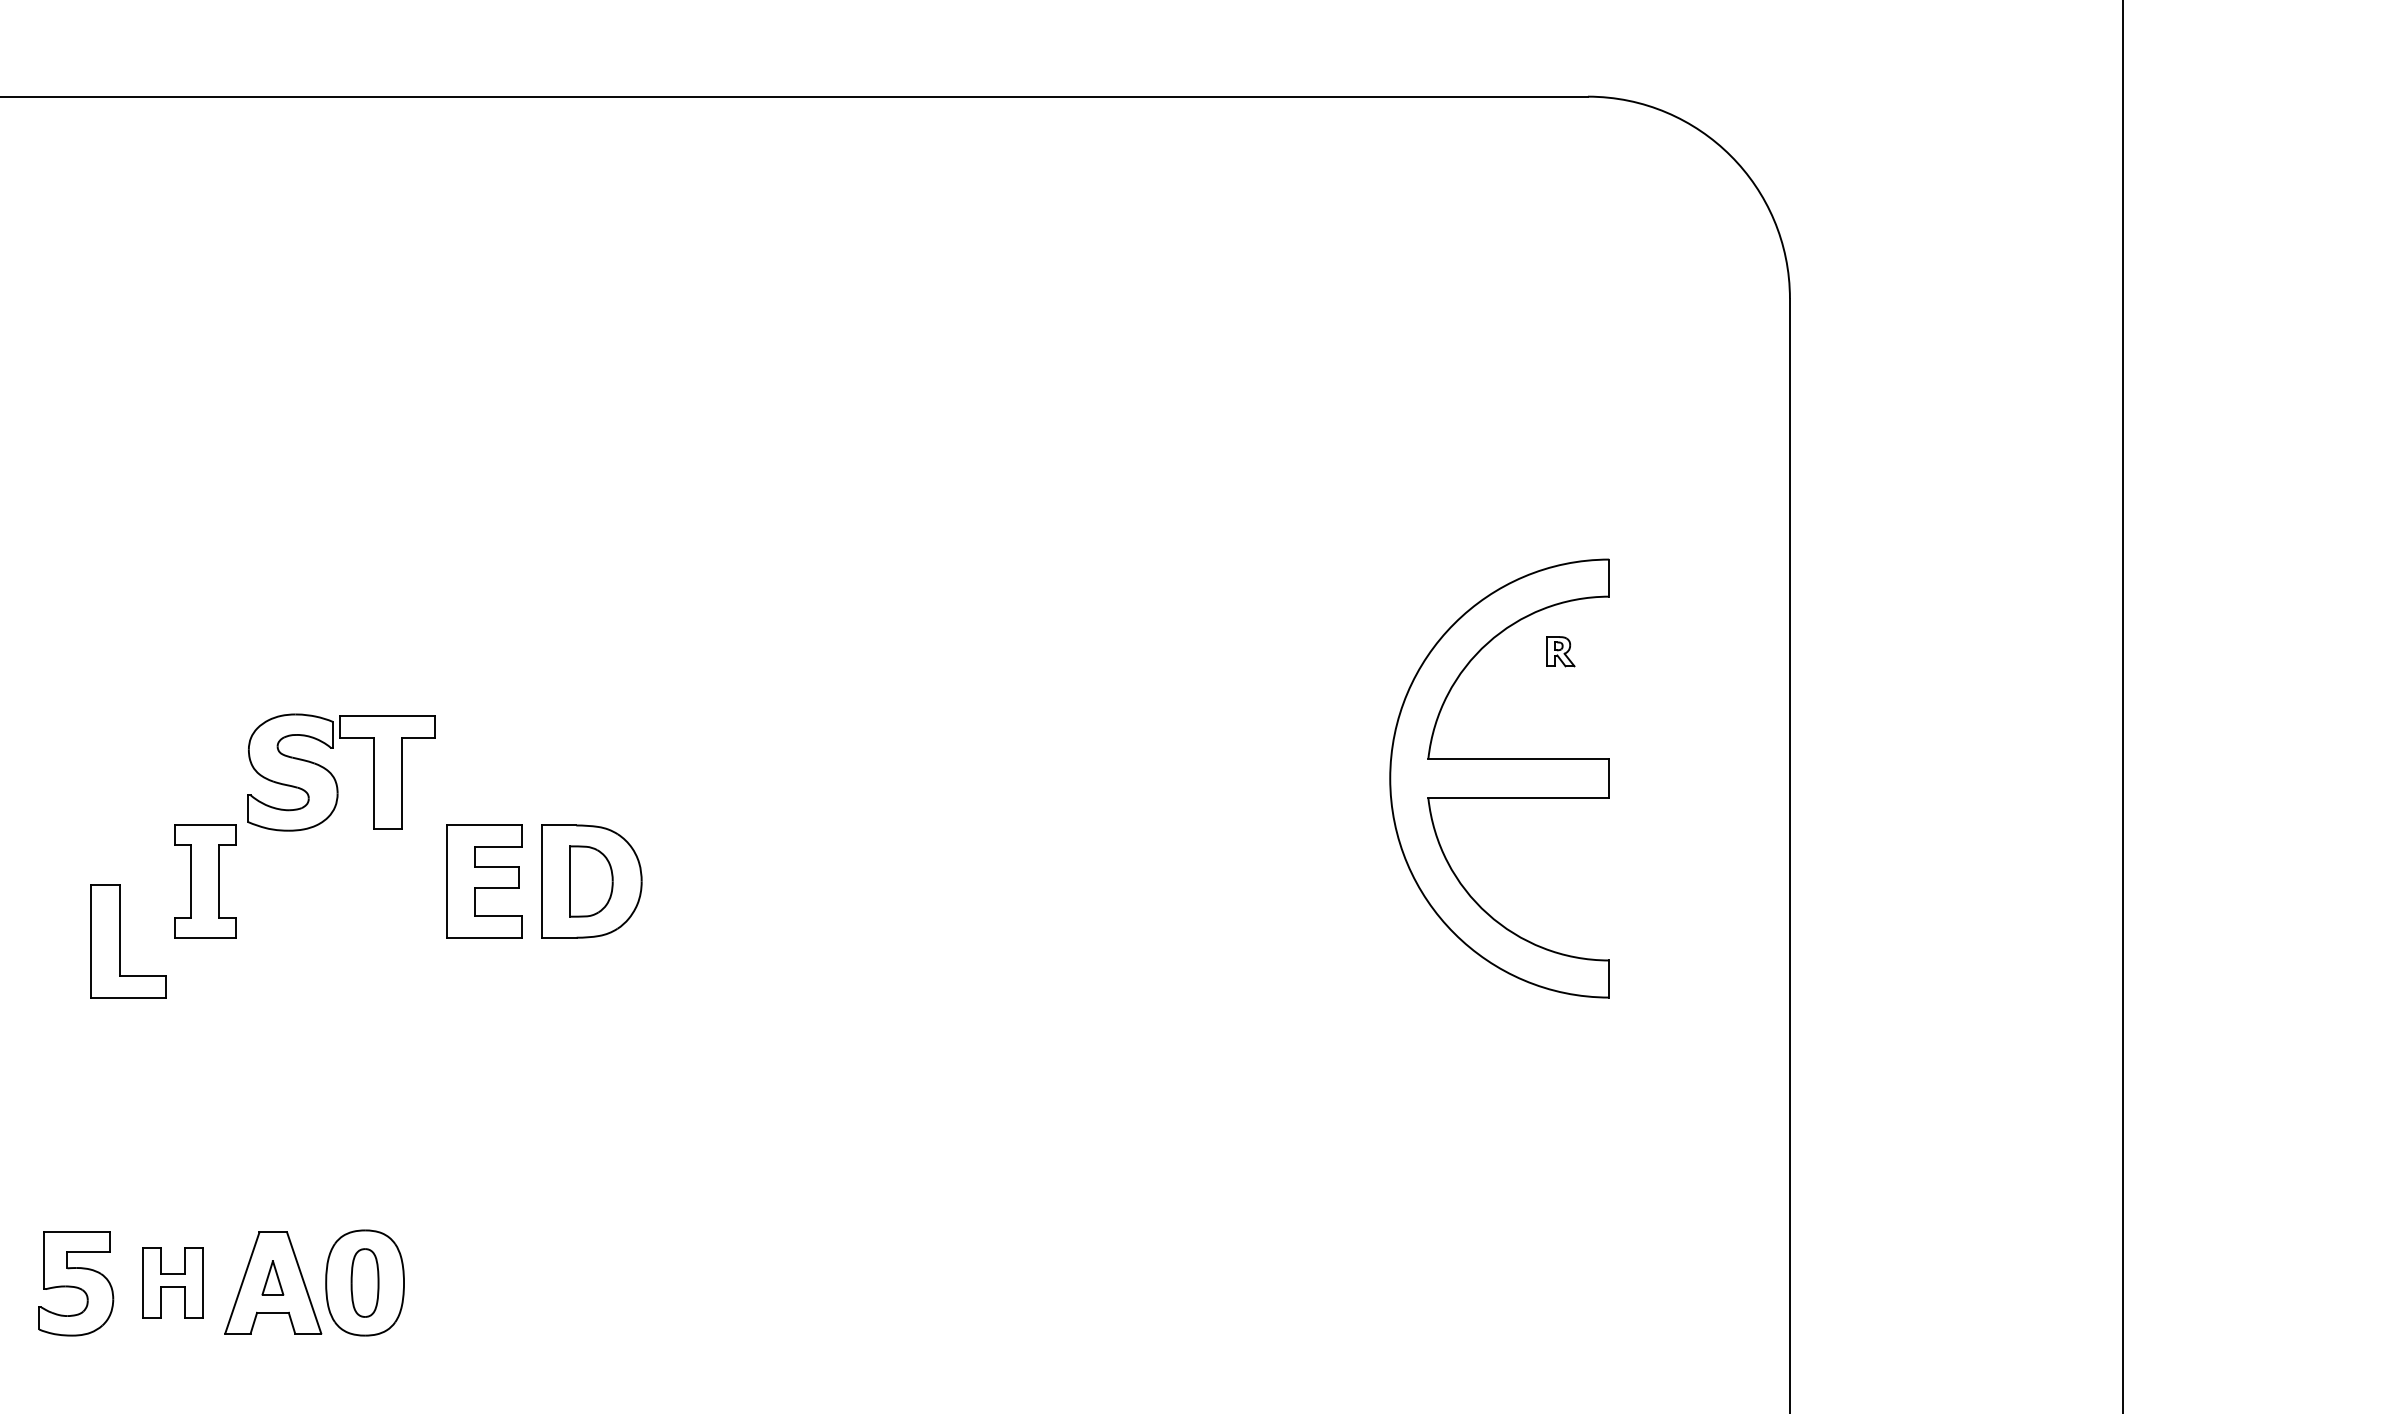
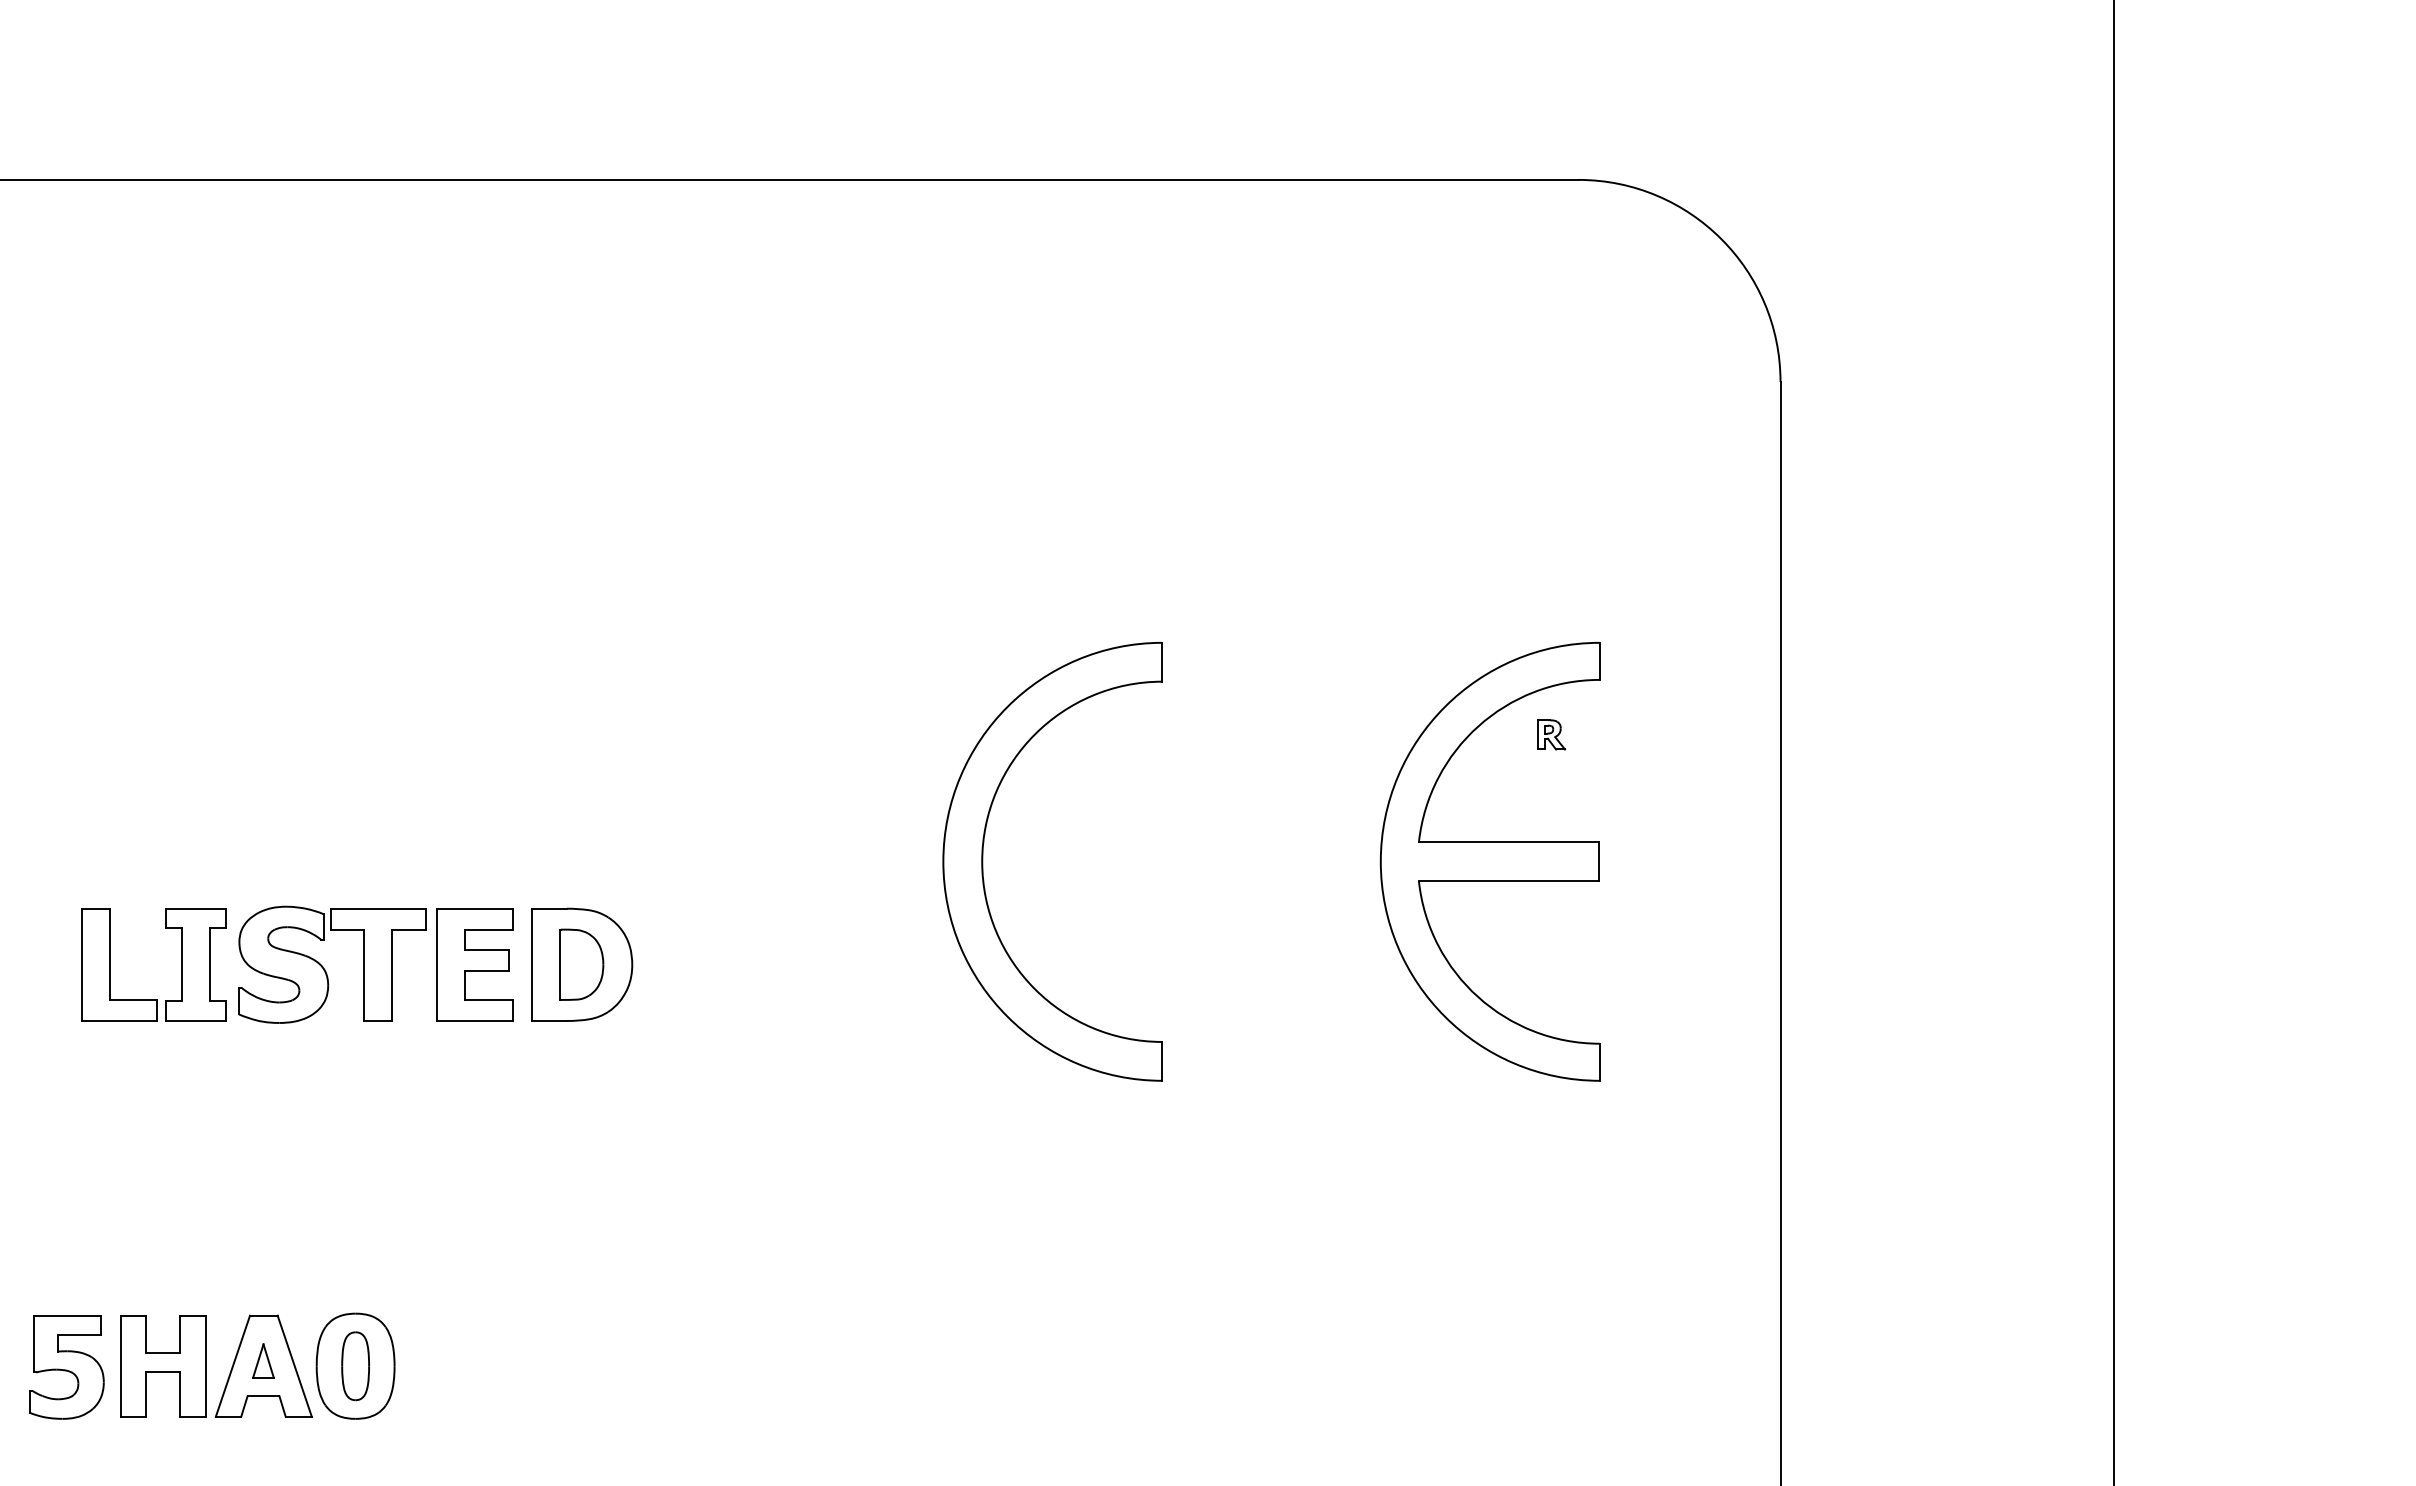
part: (334, 777) -> (325, 969), moved
part: (992, 778) -> (983, 861), added
part: (119, 941) -> (110, 964), moved
part: (172, 1283) -> (163, 1366), size x1.43

